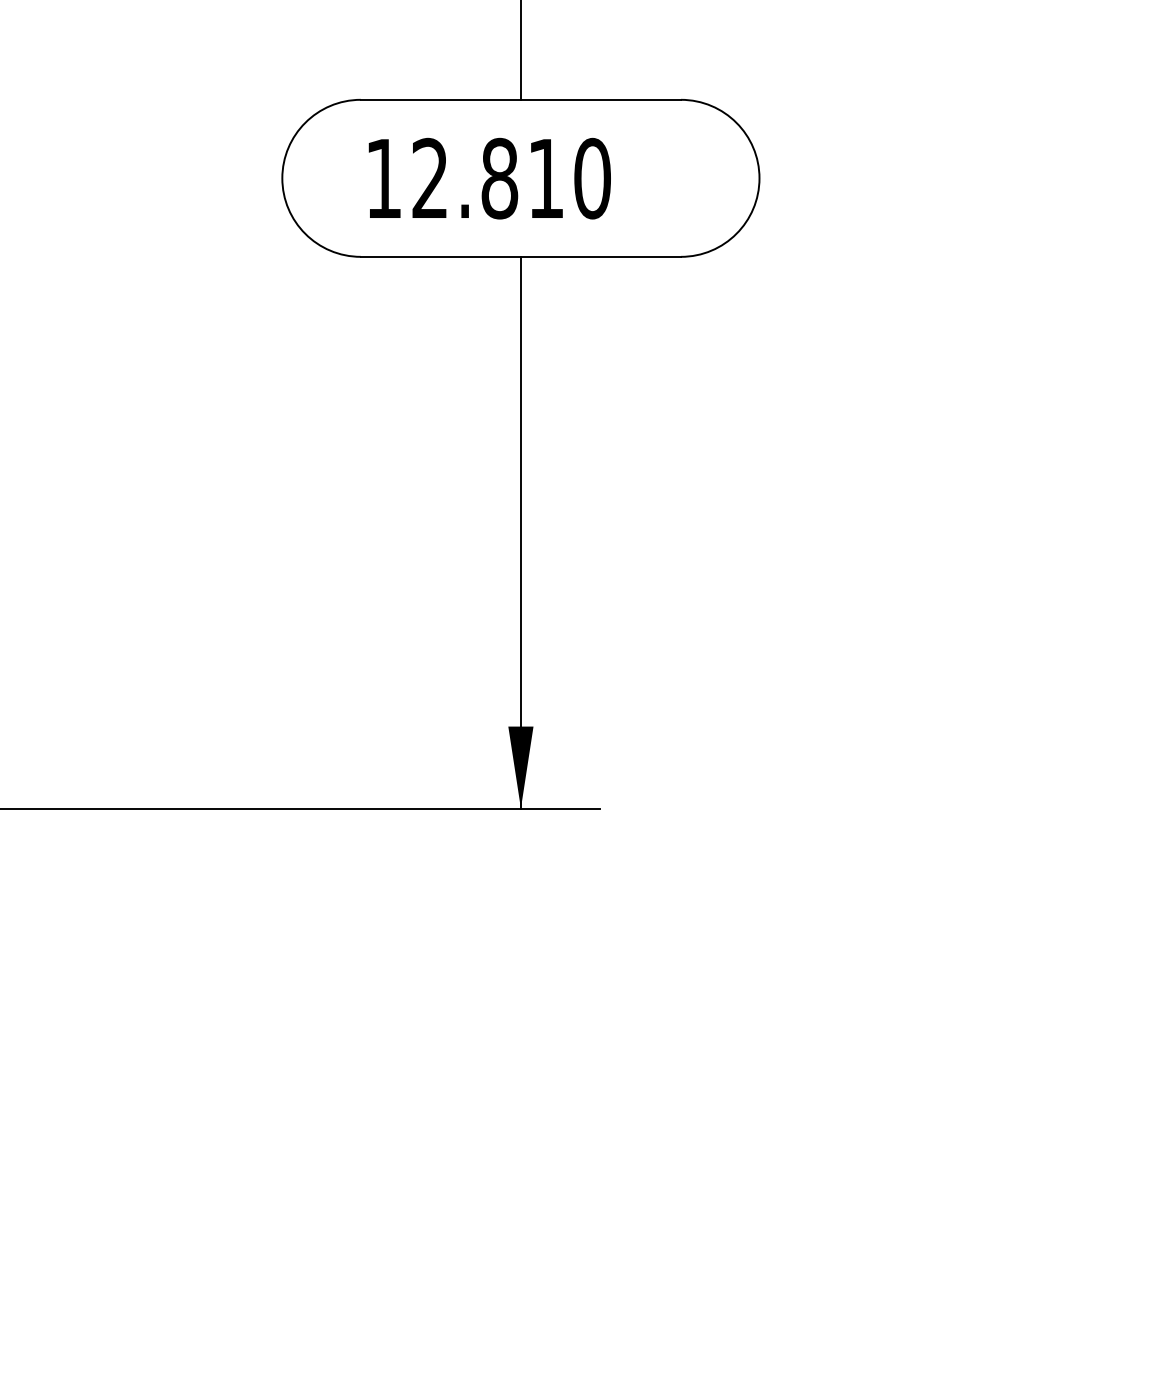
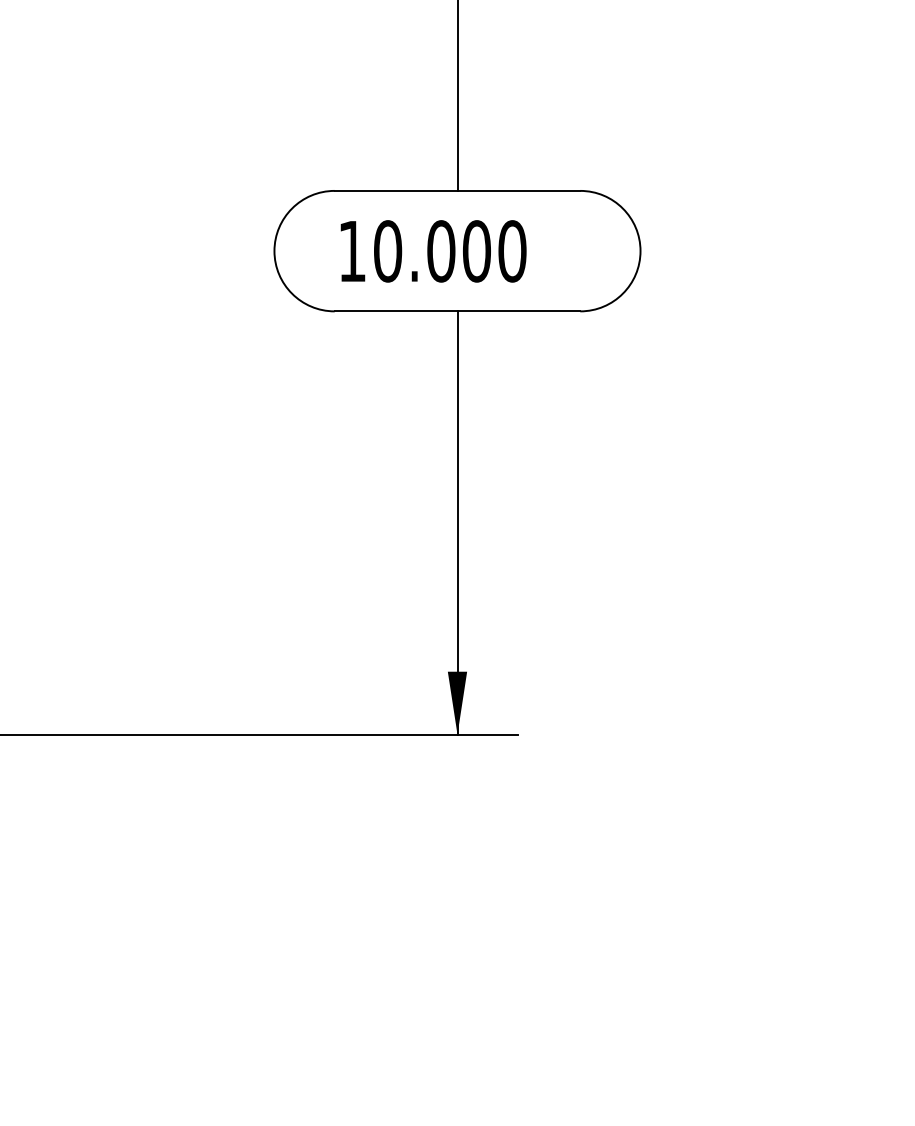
text: (488, 178) -> (432, 251), 12.810 -> 10.000

